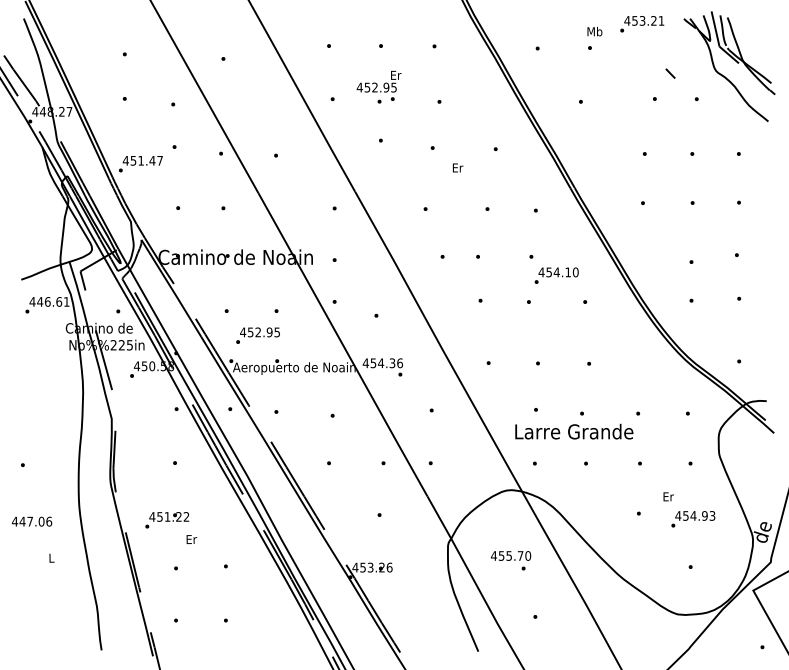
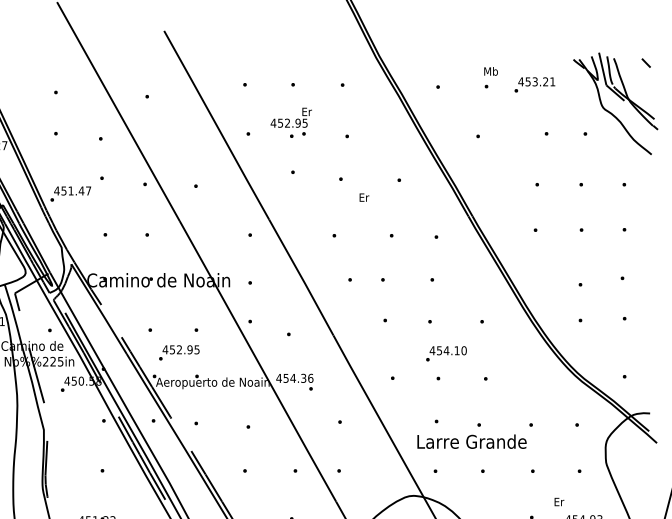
text: (642, 24) -> (535, 85), moved
line: (670, 73) -> (646, 62), moved
text: (556, 275) -> (446, 353), moved

